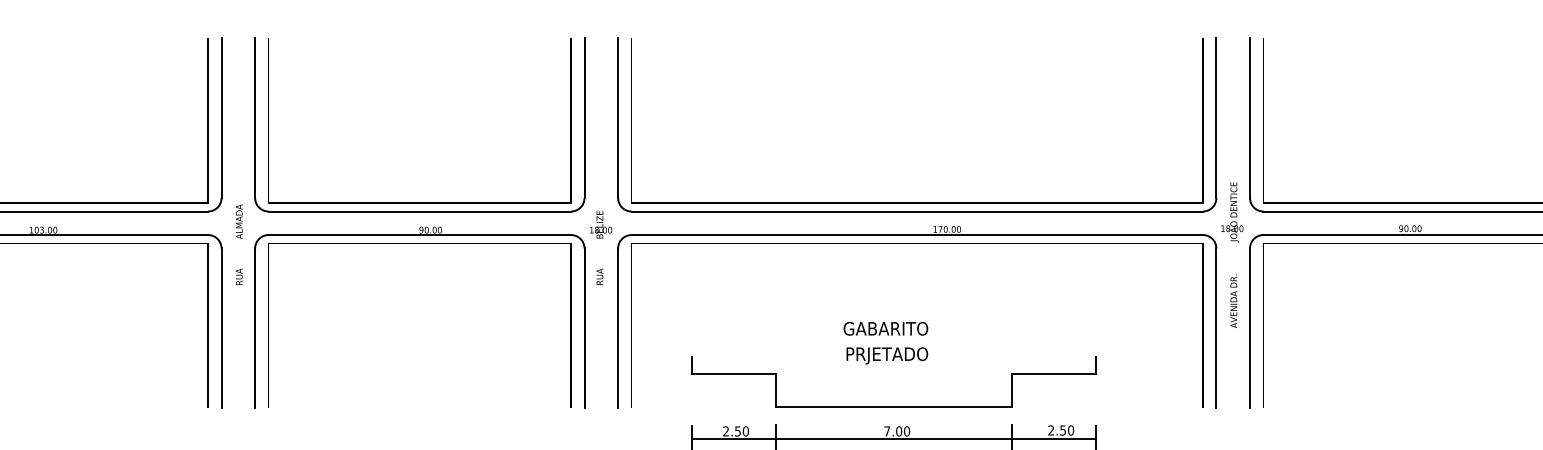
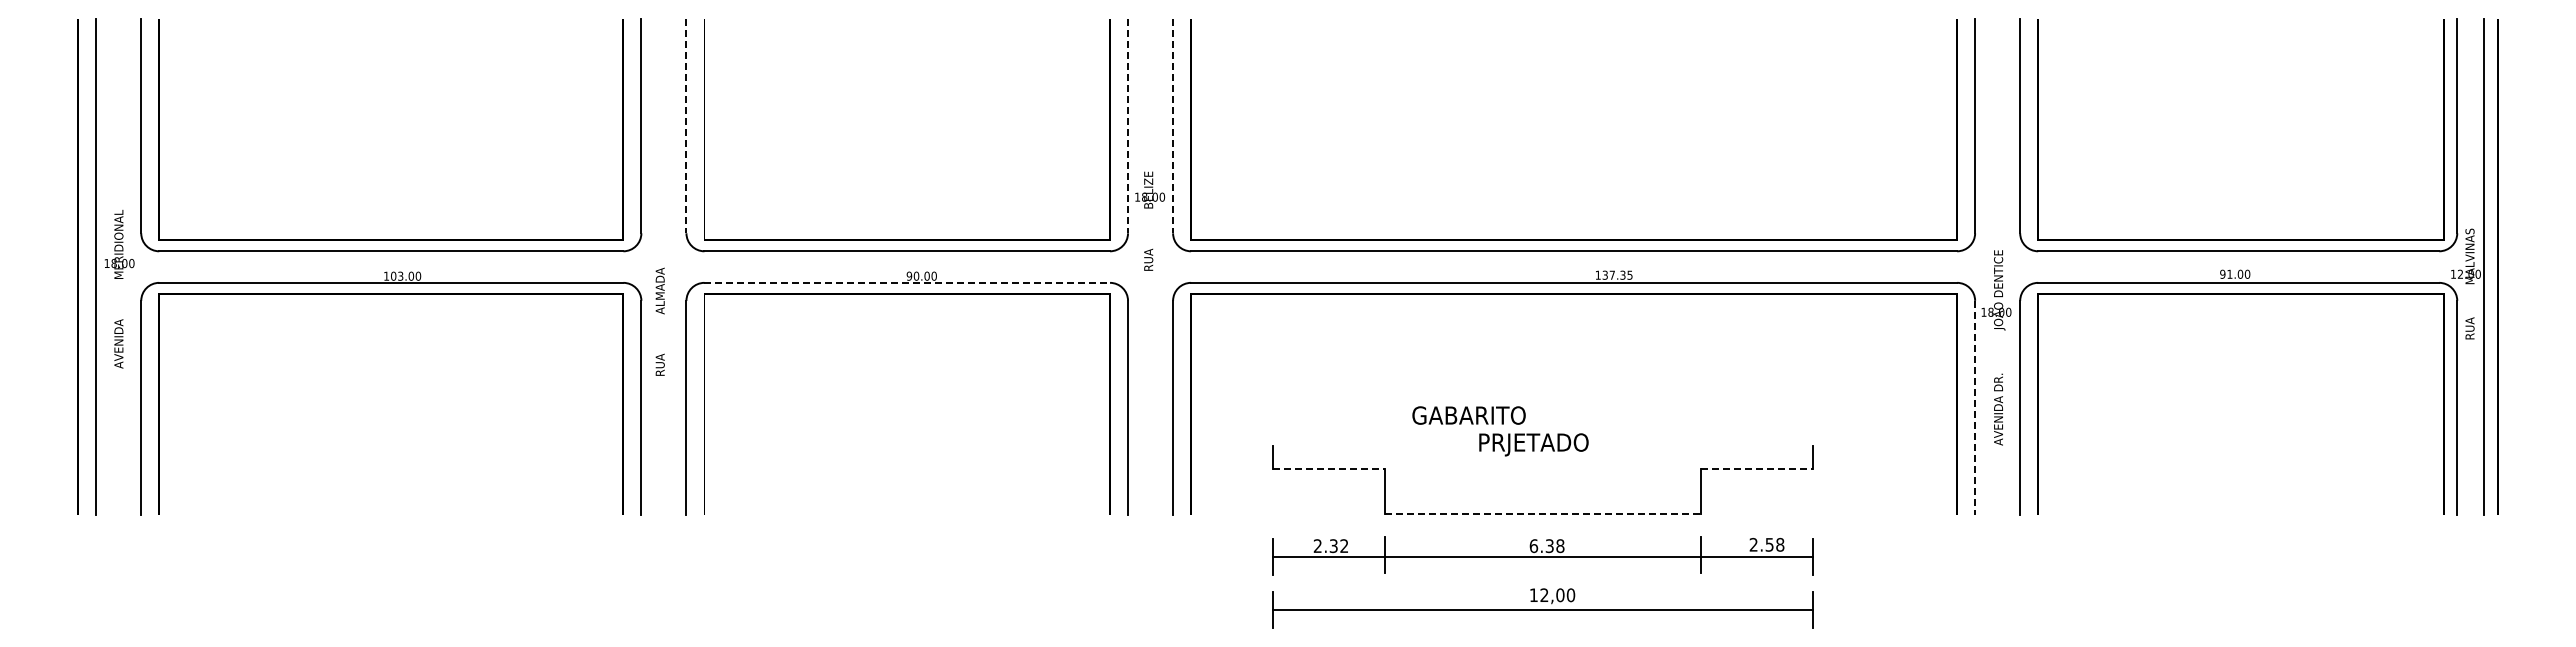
line: (255, 118) -> (686, 126), solid -> dashed
line: (584, 118) -> (1128, 126), solid -> dashed
line: (618, 118) -> (1173, 126), solid -> dashed
text: (949, 228) -> (1617, 274), 170.00 -> 137.35
text: (1406, 228) -> (2229, 273), 90.00 -> 91.00
line: (420, 234) -> (907, 282), solid -> dashed
text: (238, 244) -> (659, 321), moved
text: (601, 247) -> (1150, 220), moved
text: (1232, 254) -> (1996, 347), moved
text: (885, 328) -> (1468, 415), moved
line: (1216, 328) -> (1975, 408), solid -> dashed
line: (734, 373) -> (1329, 468), solid -> dashed
line: (1054, 373) -> (1757, 468), solid -> dashed
line: (893, 407) -> (1542, 513), solid -> dashed
text: (1071, 430) -> (1780, 544), 2.50 -> 2.58
text: (742, 431) -> (1339, 546), 2.50 -> 2.32
text: (896, 431) -> (1546, 546), 7.00 -> 6.38

